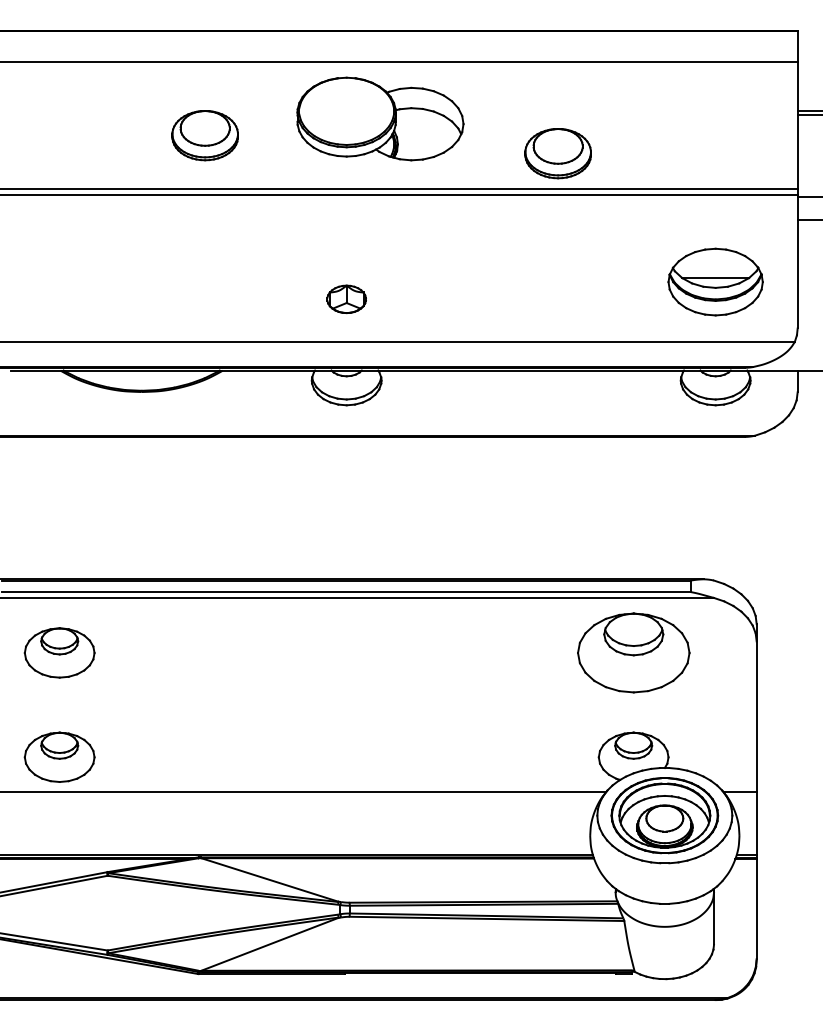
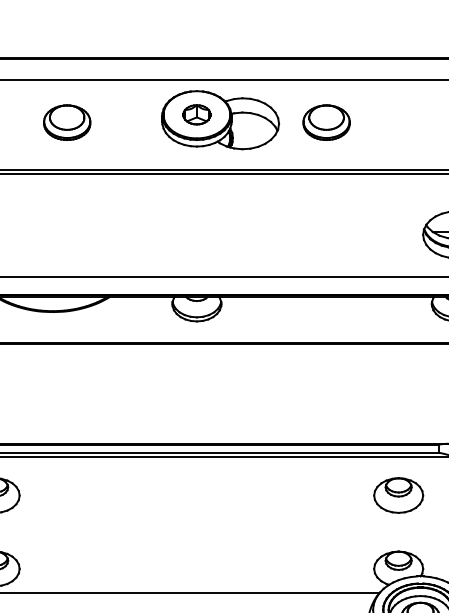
part: (204, 135) -> (66, 122), moved
part: (557, 153) -> (326, 122), moved
part: (346, 298) -> (196, 114), moved
part: (633, 652) -> (398, 495), size x0.62

